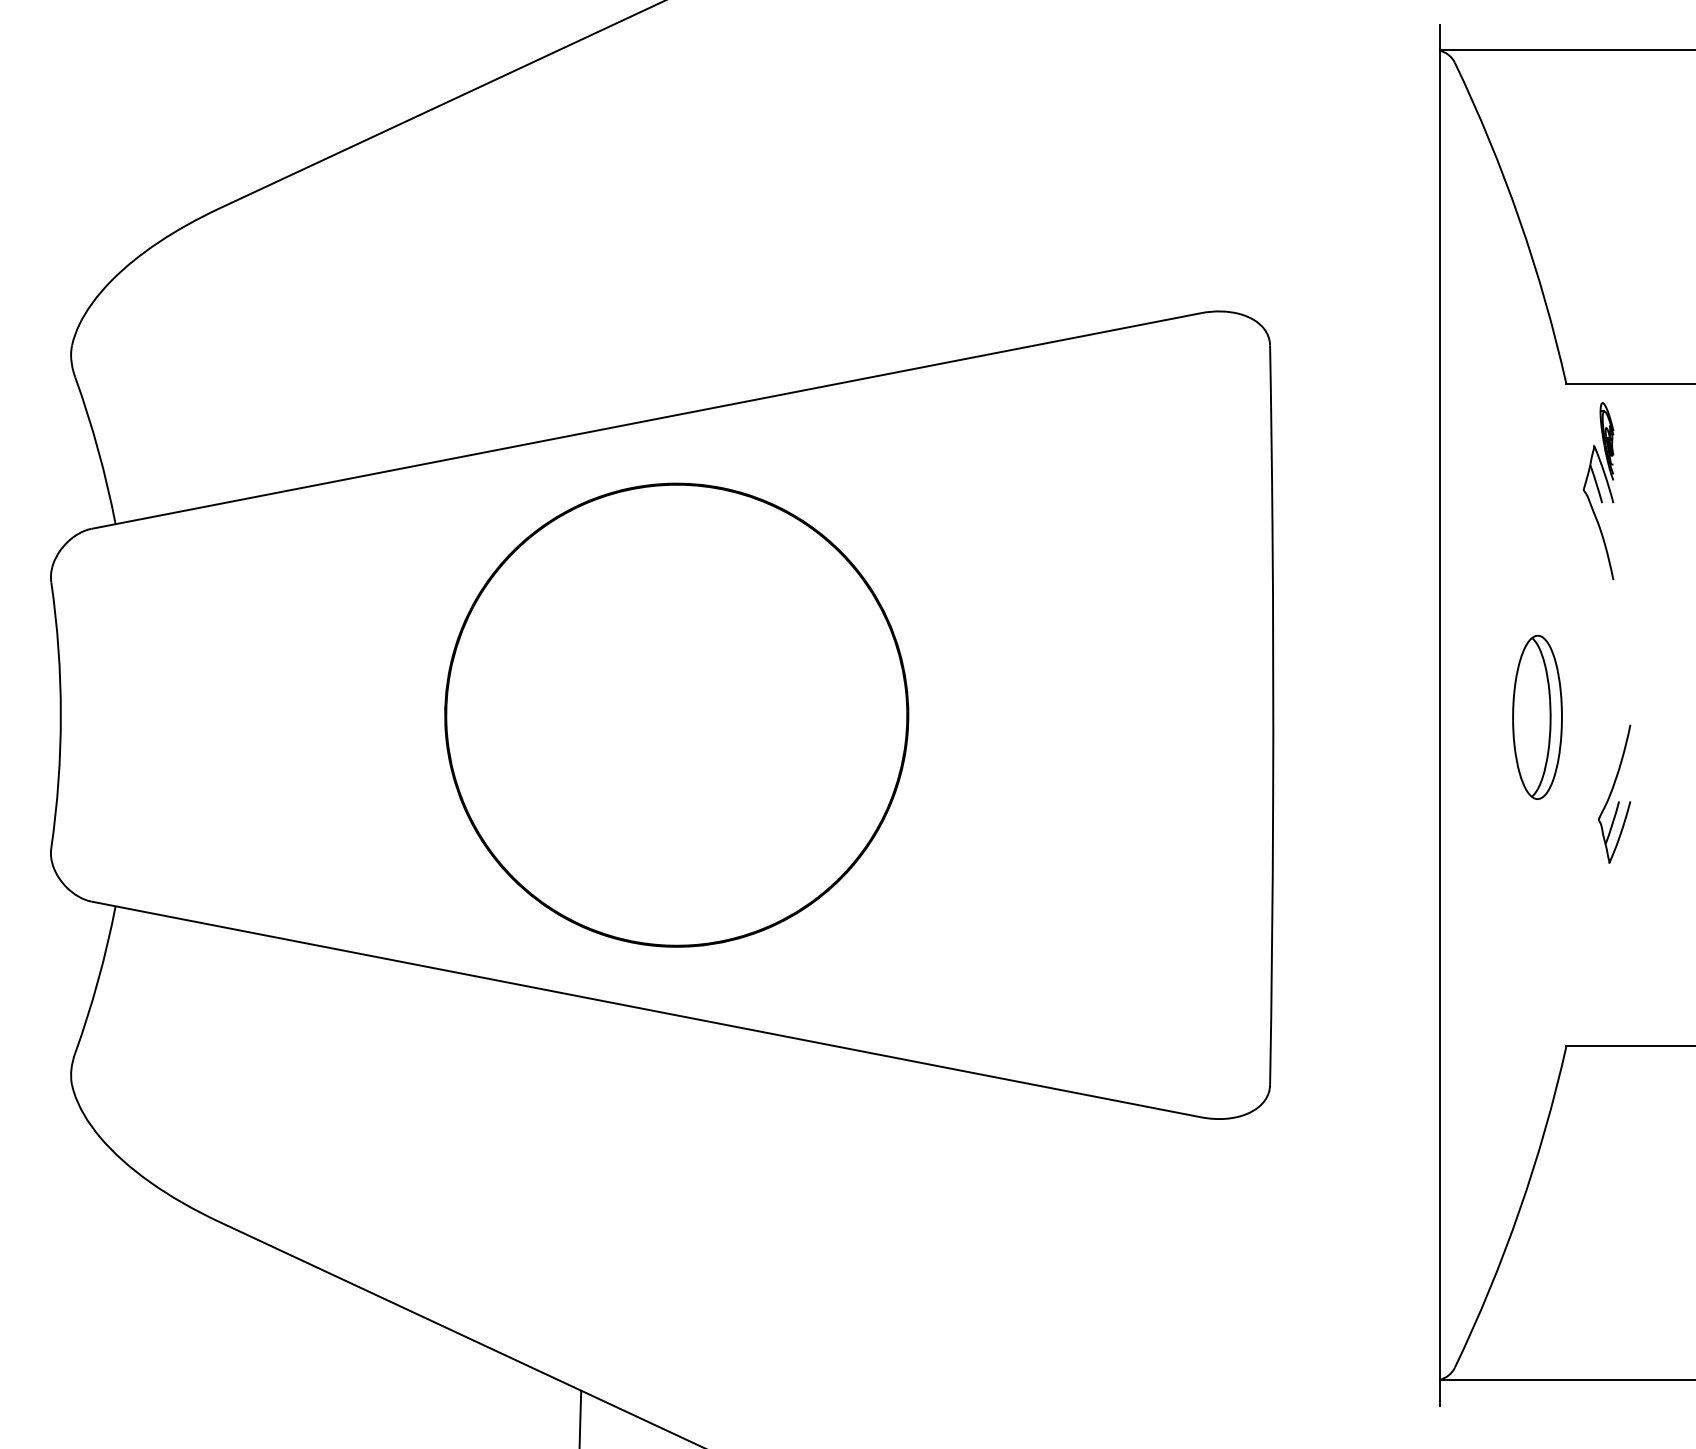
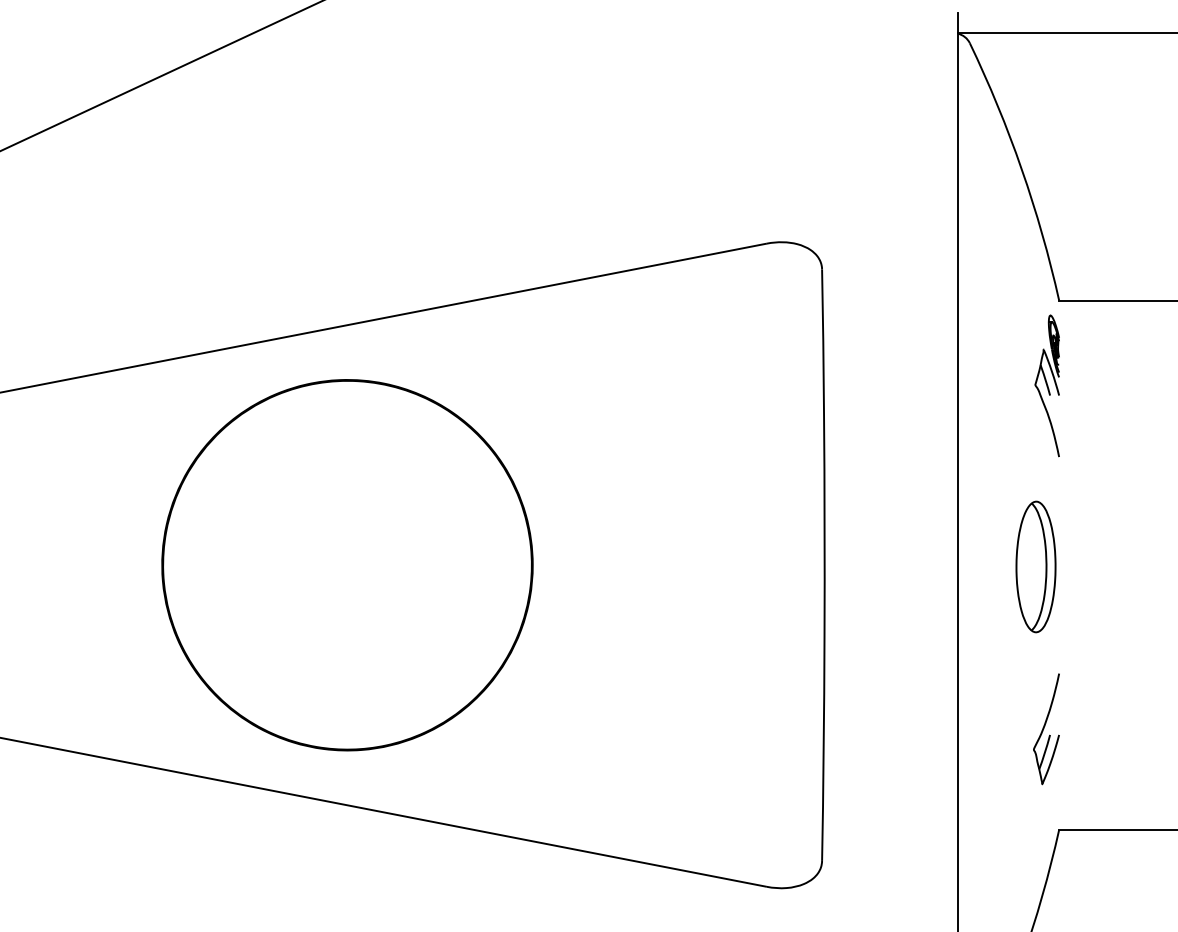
part: (1598, 490) -> (1047, 385), moved
part: (1614, 793) -> (1046, 728), moved

